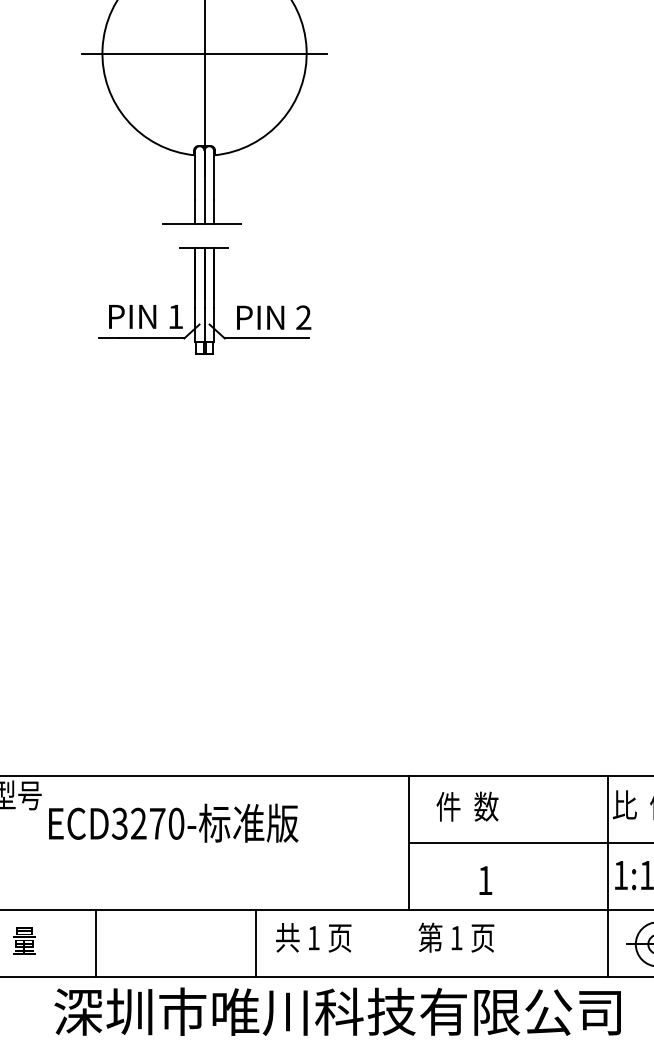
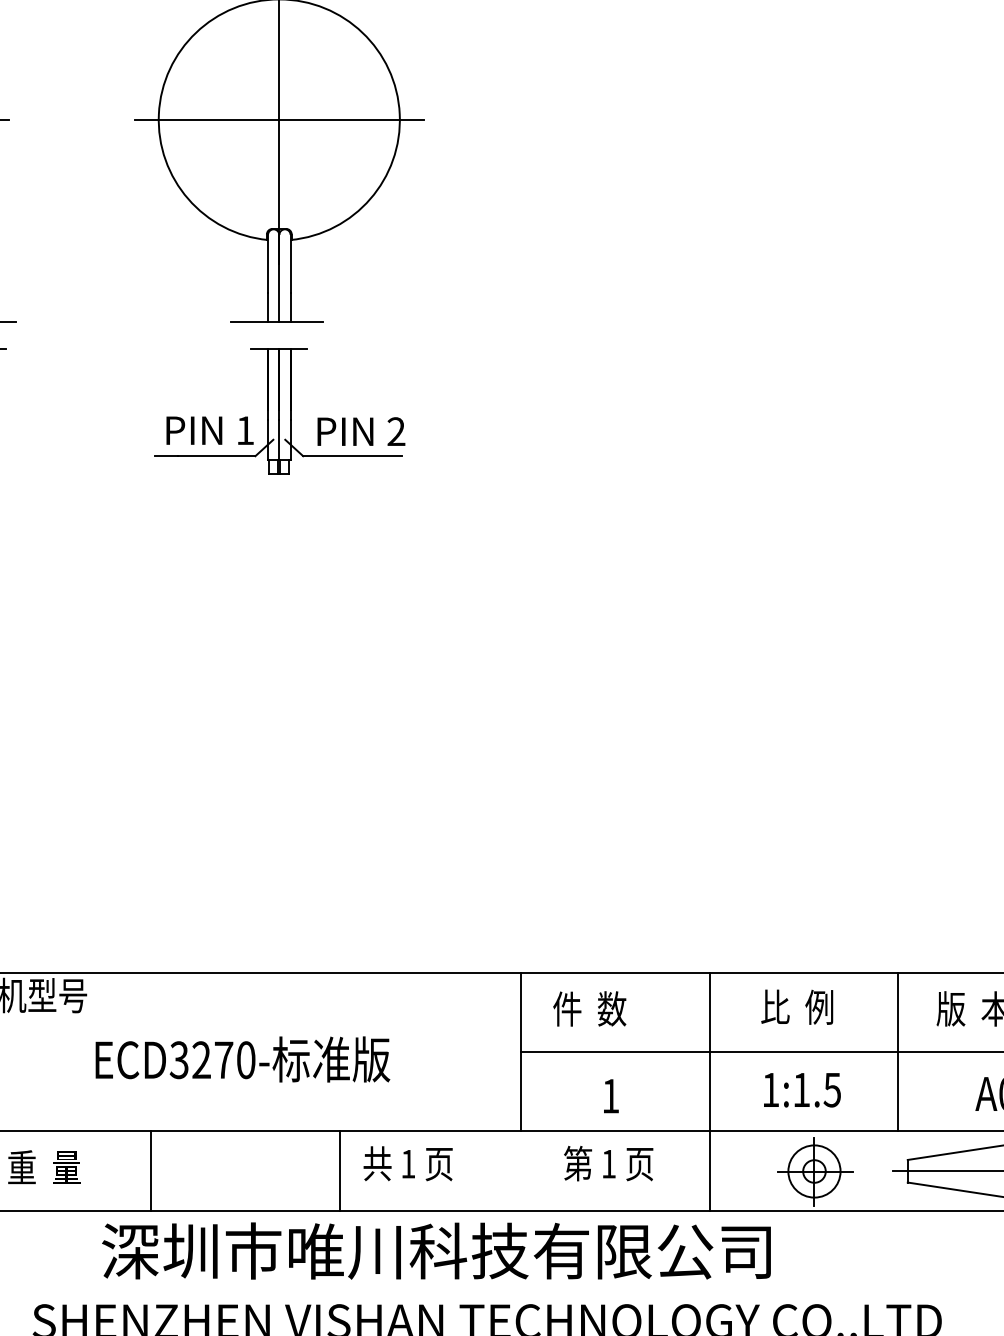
text: (173, 823) -> (242, 1059), moved
line: (607, 876) -> (709, 1091), moved
text: (456, 937) -> (608, 1163), moved

